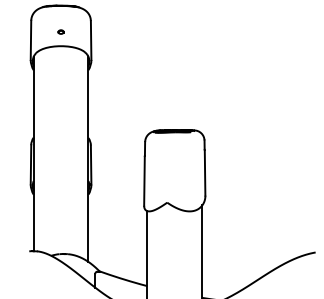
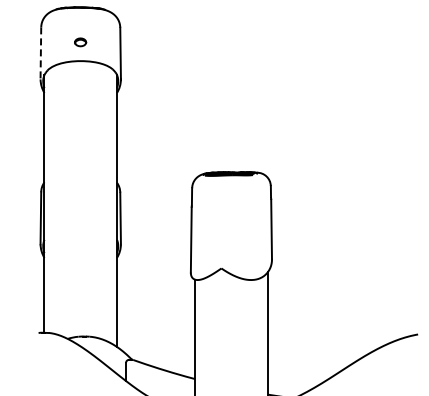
part: (60, 32) -> (80, 42), size x1.6
line: (30, 40) -> (40, 53), solid -> dashed

